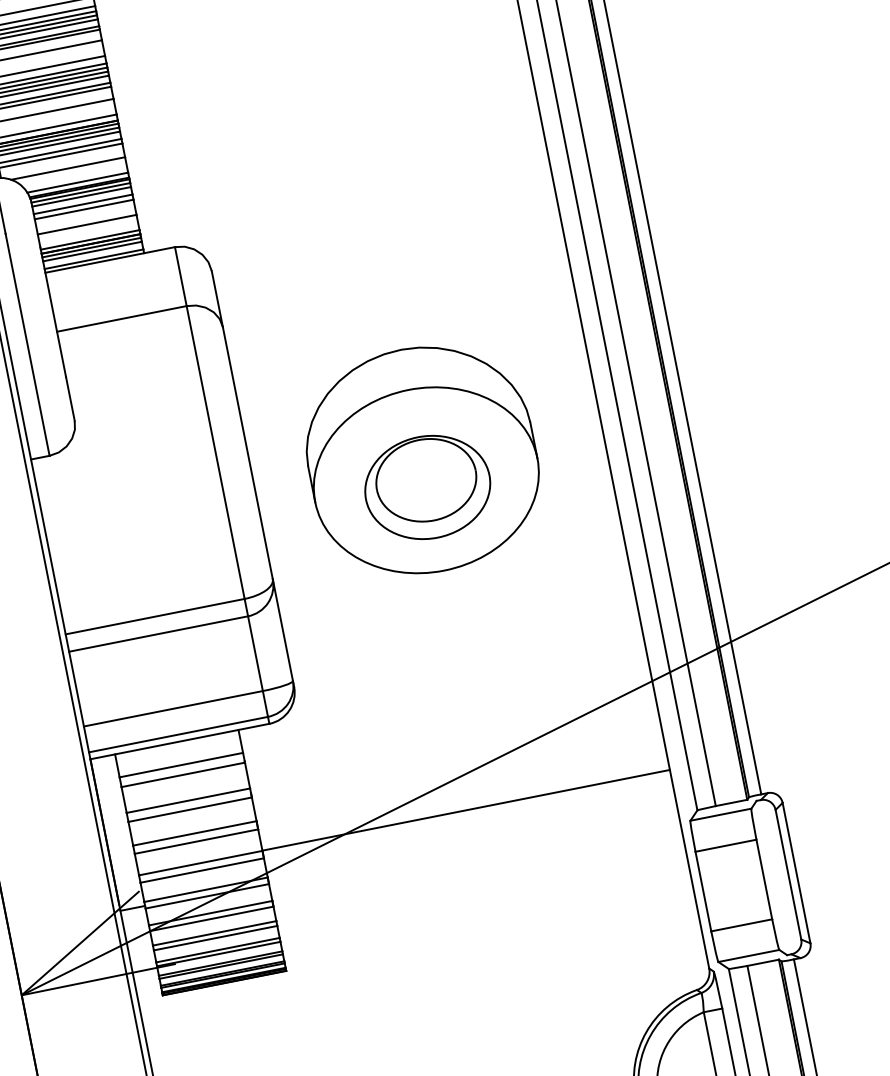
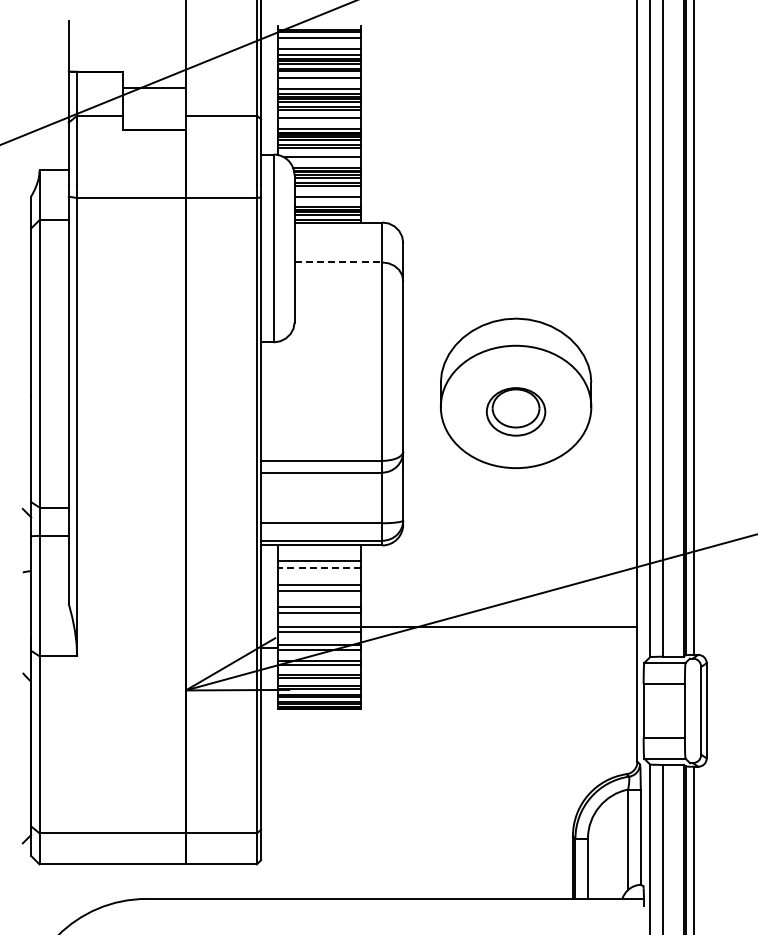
line: (121, 318) -> (338, 262), solid -> dashed
part: (426, 487) -> (515, 411), size x0.7
line: (183, 774) -> (319, 567), solid -> dashed

